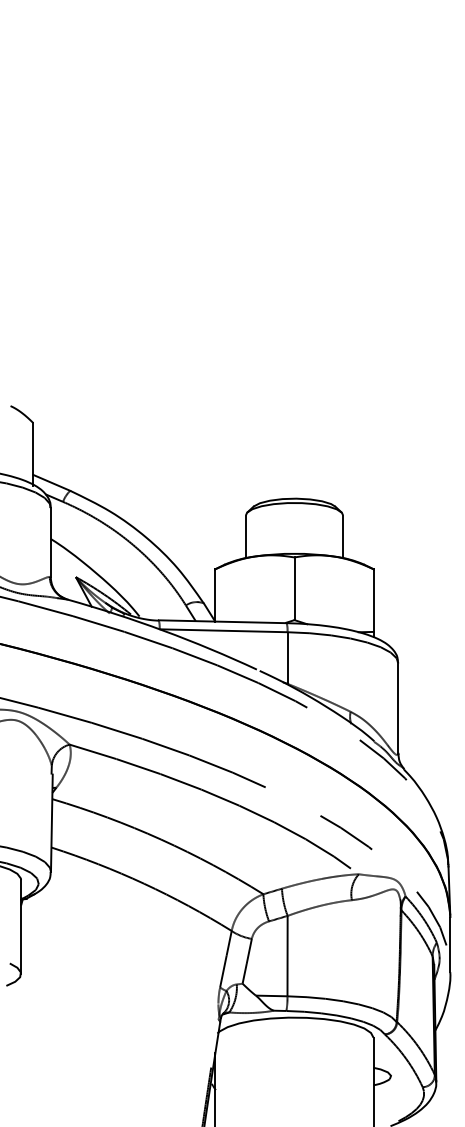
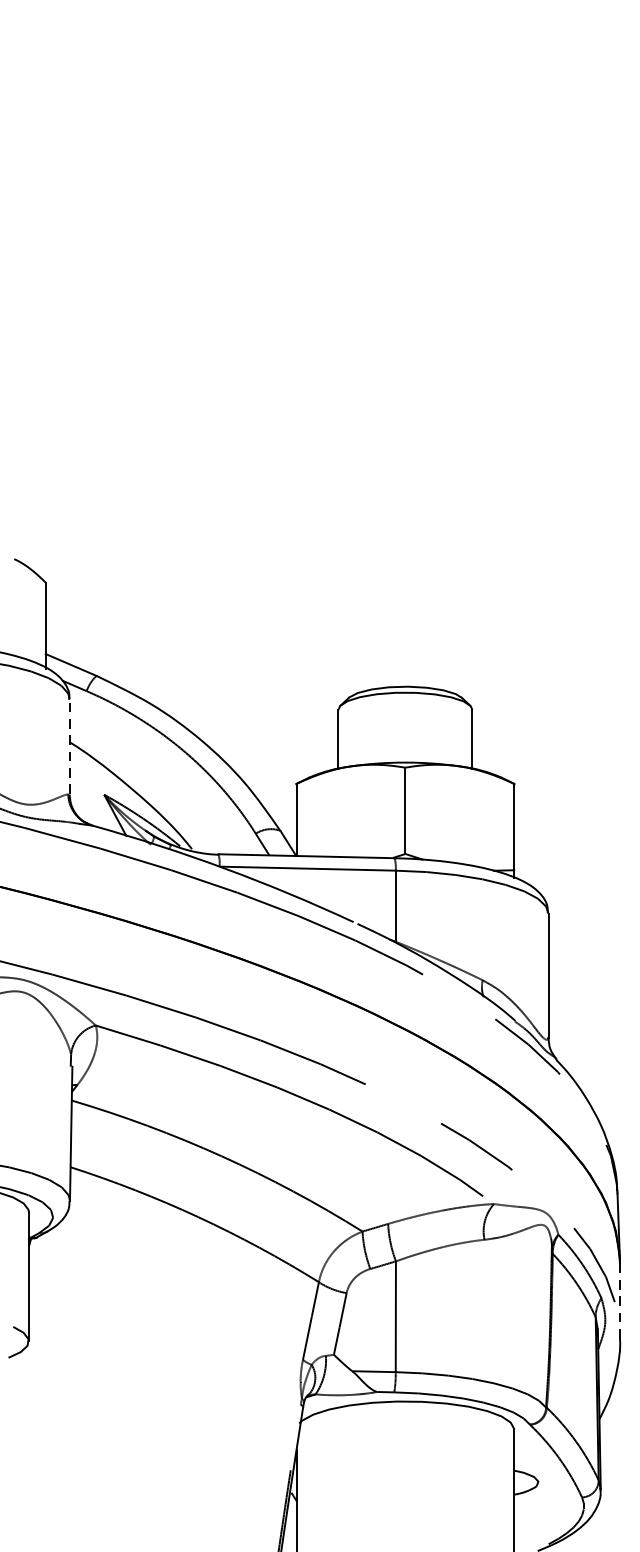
line: (50, 541) -> (69, 745), solid -> dashed
line: (450, 944) -> (620, 1300), solid -> dashed

